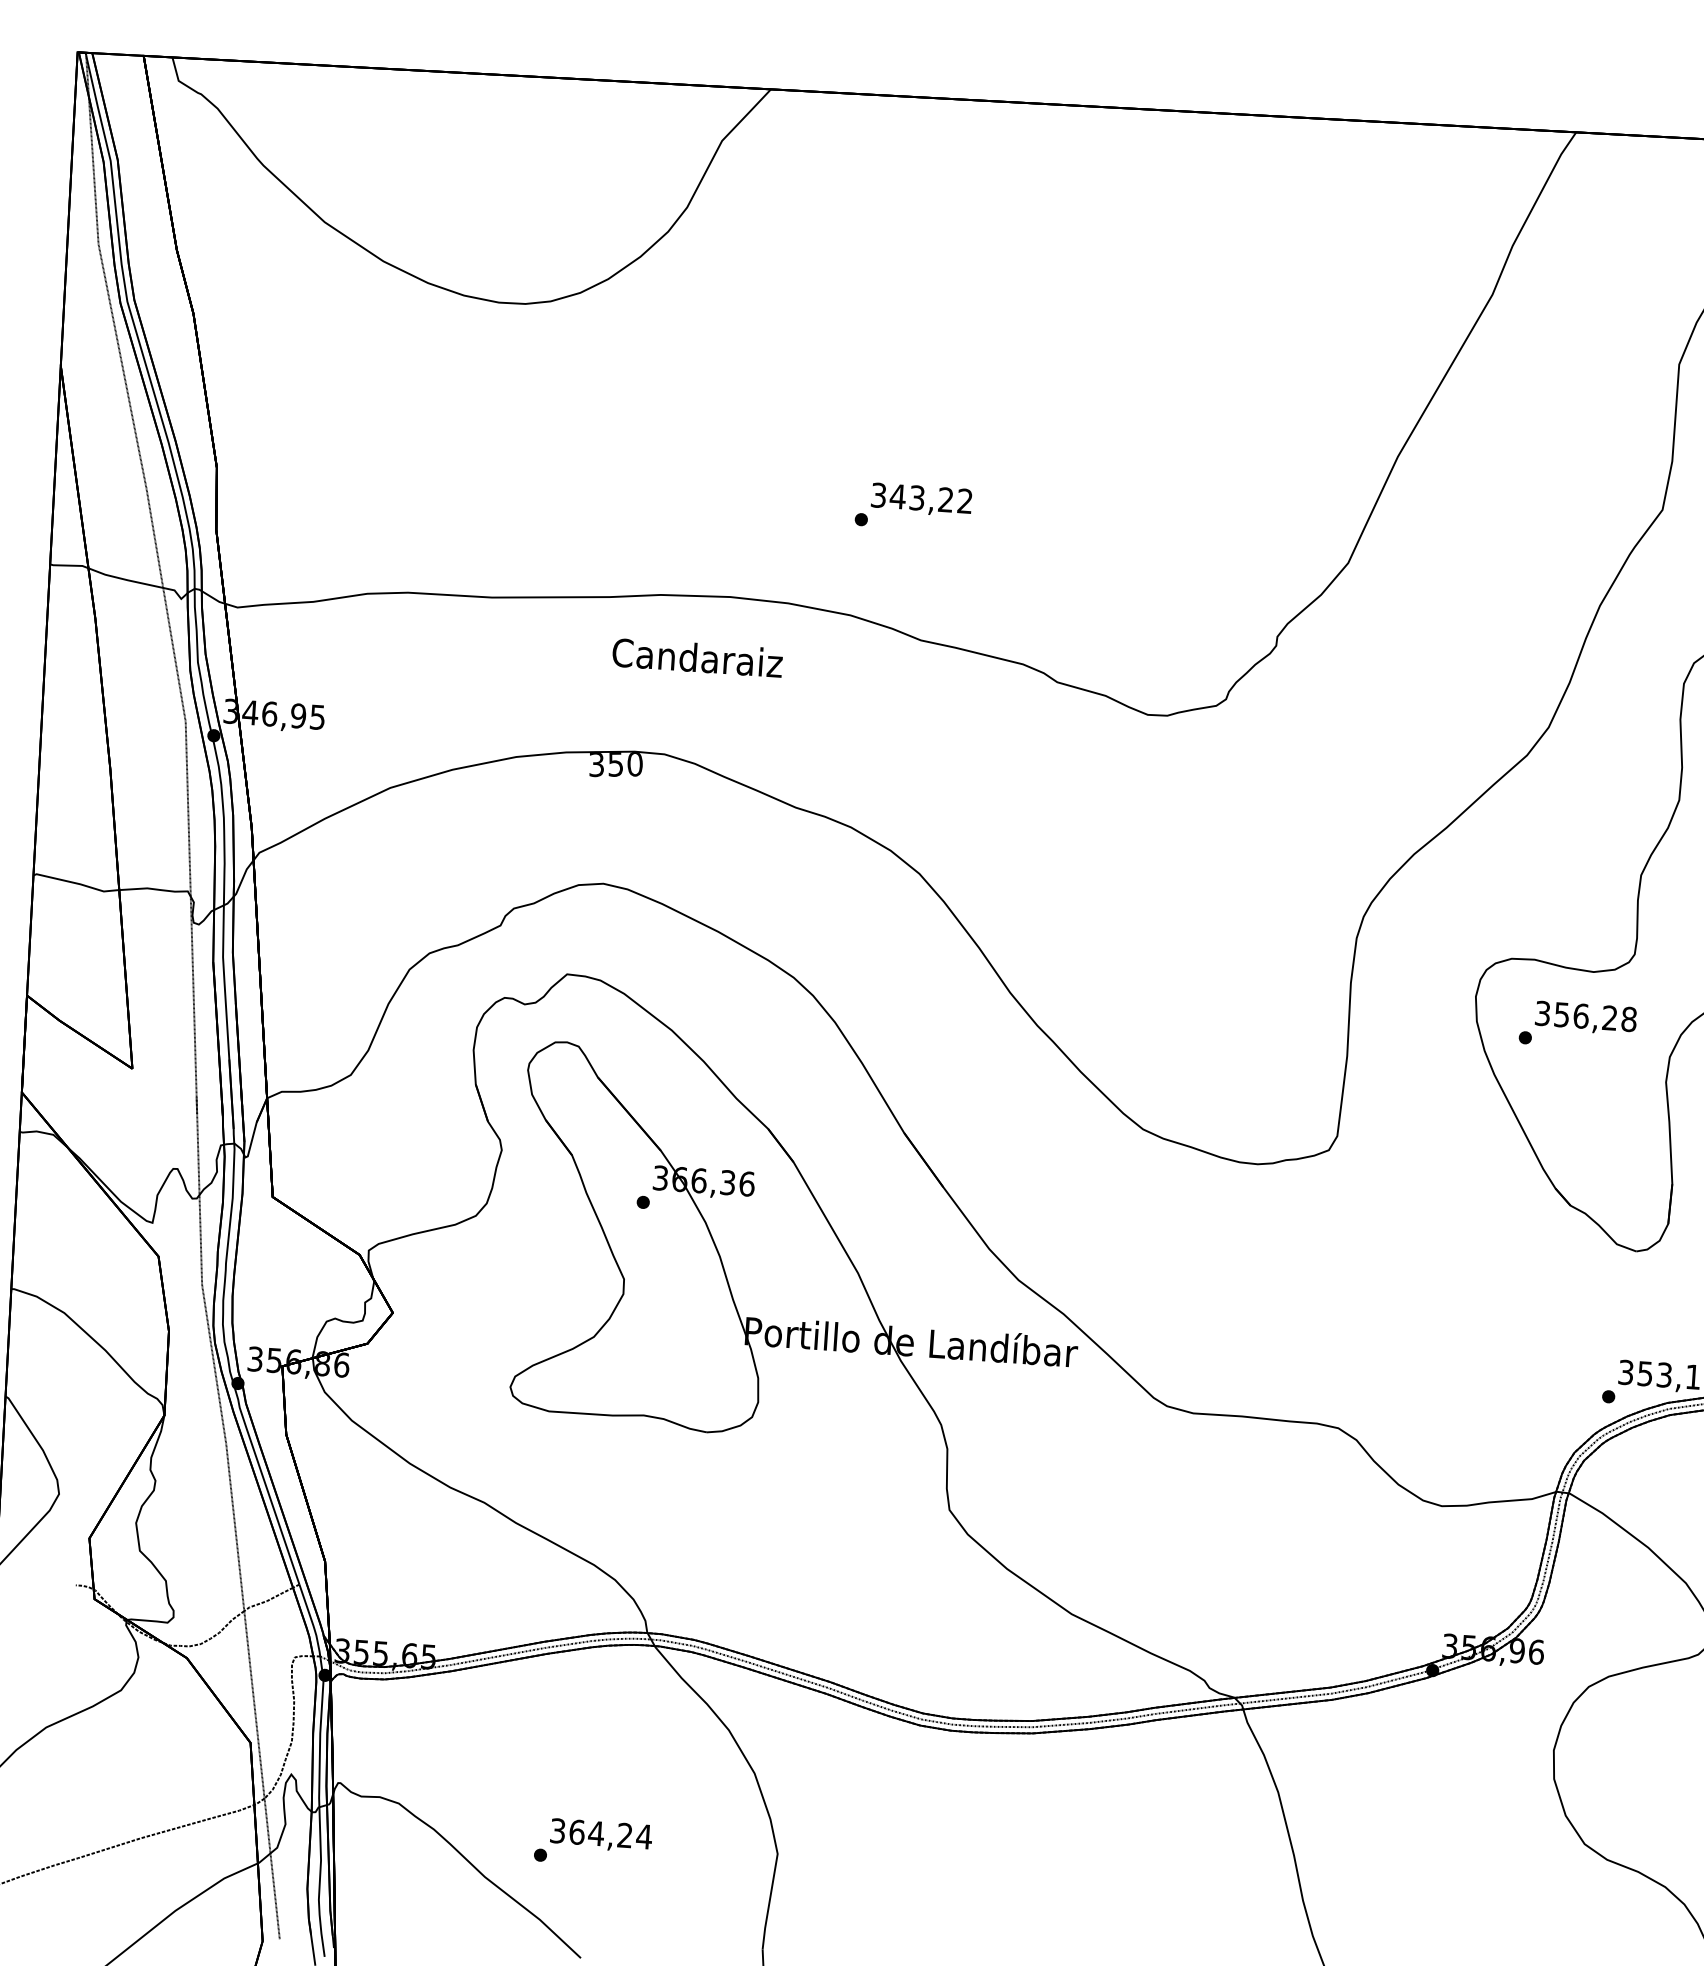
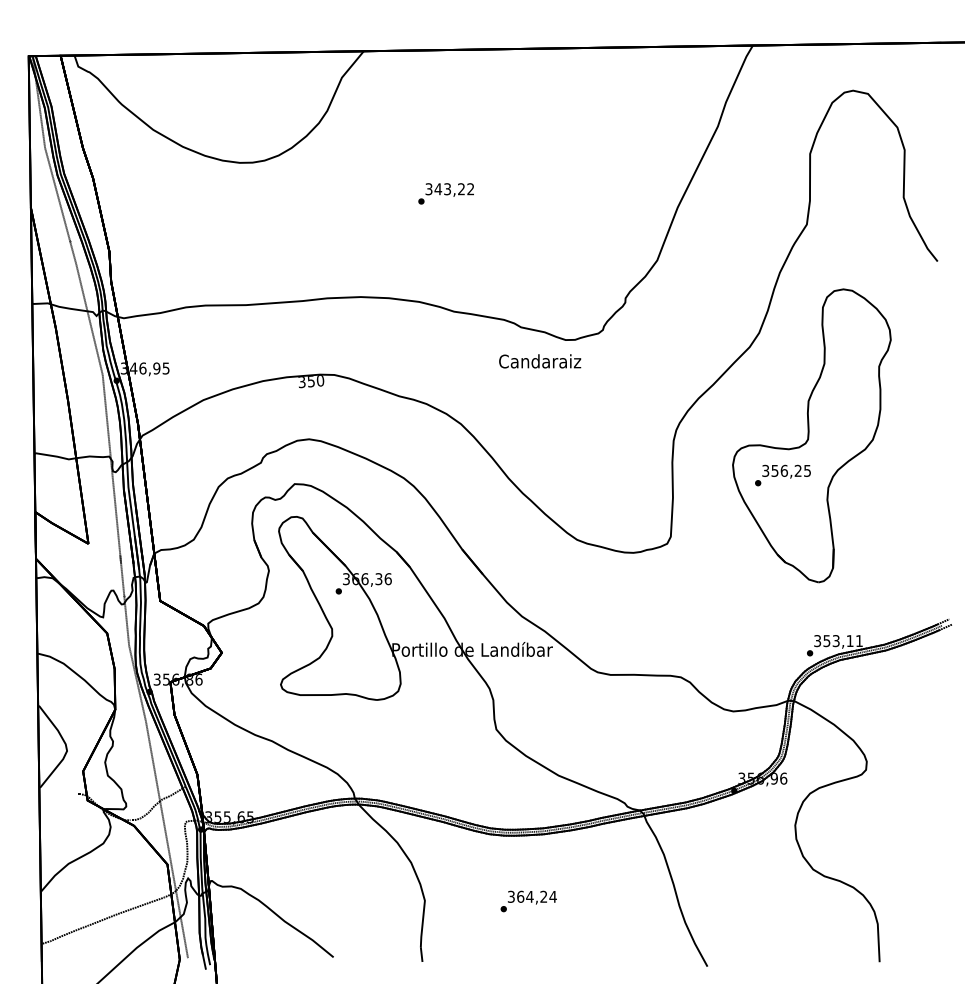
text: (912, 506) -> (445, 193), moved
text: (698, 658) -> (540, 361), moved
text: (1629, 1018) -> (807, 470), 356,28 -> 356,25
text: (592, 1842) -> (528, 901), moved

